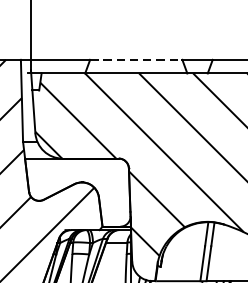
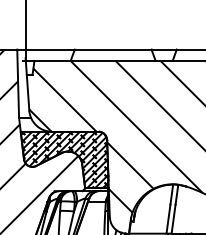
line: (136, 59) -> (113, 49), dashed -> solid
hatch: (77, 192) -> (64, 159), added

